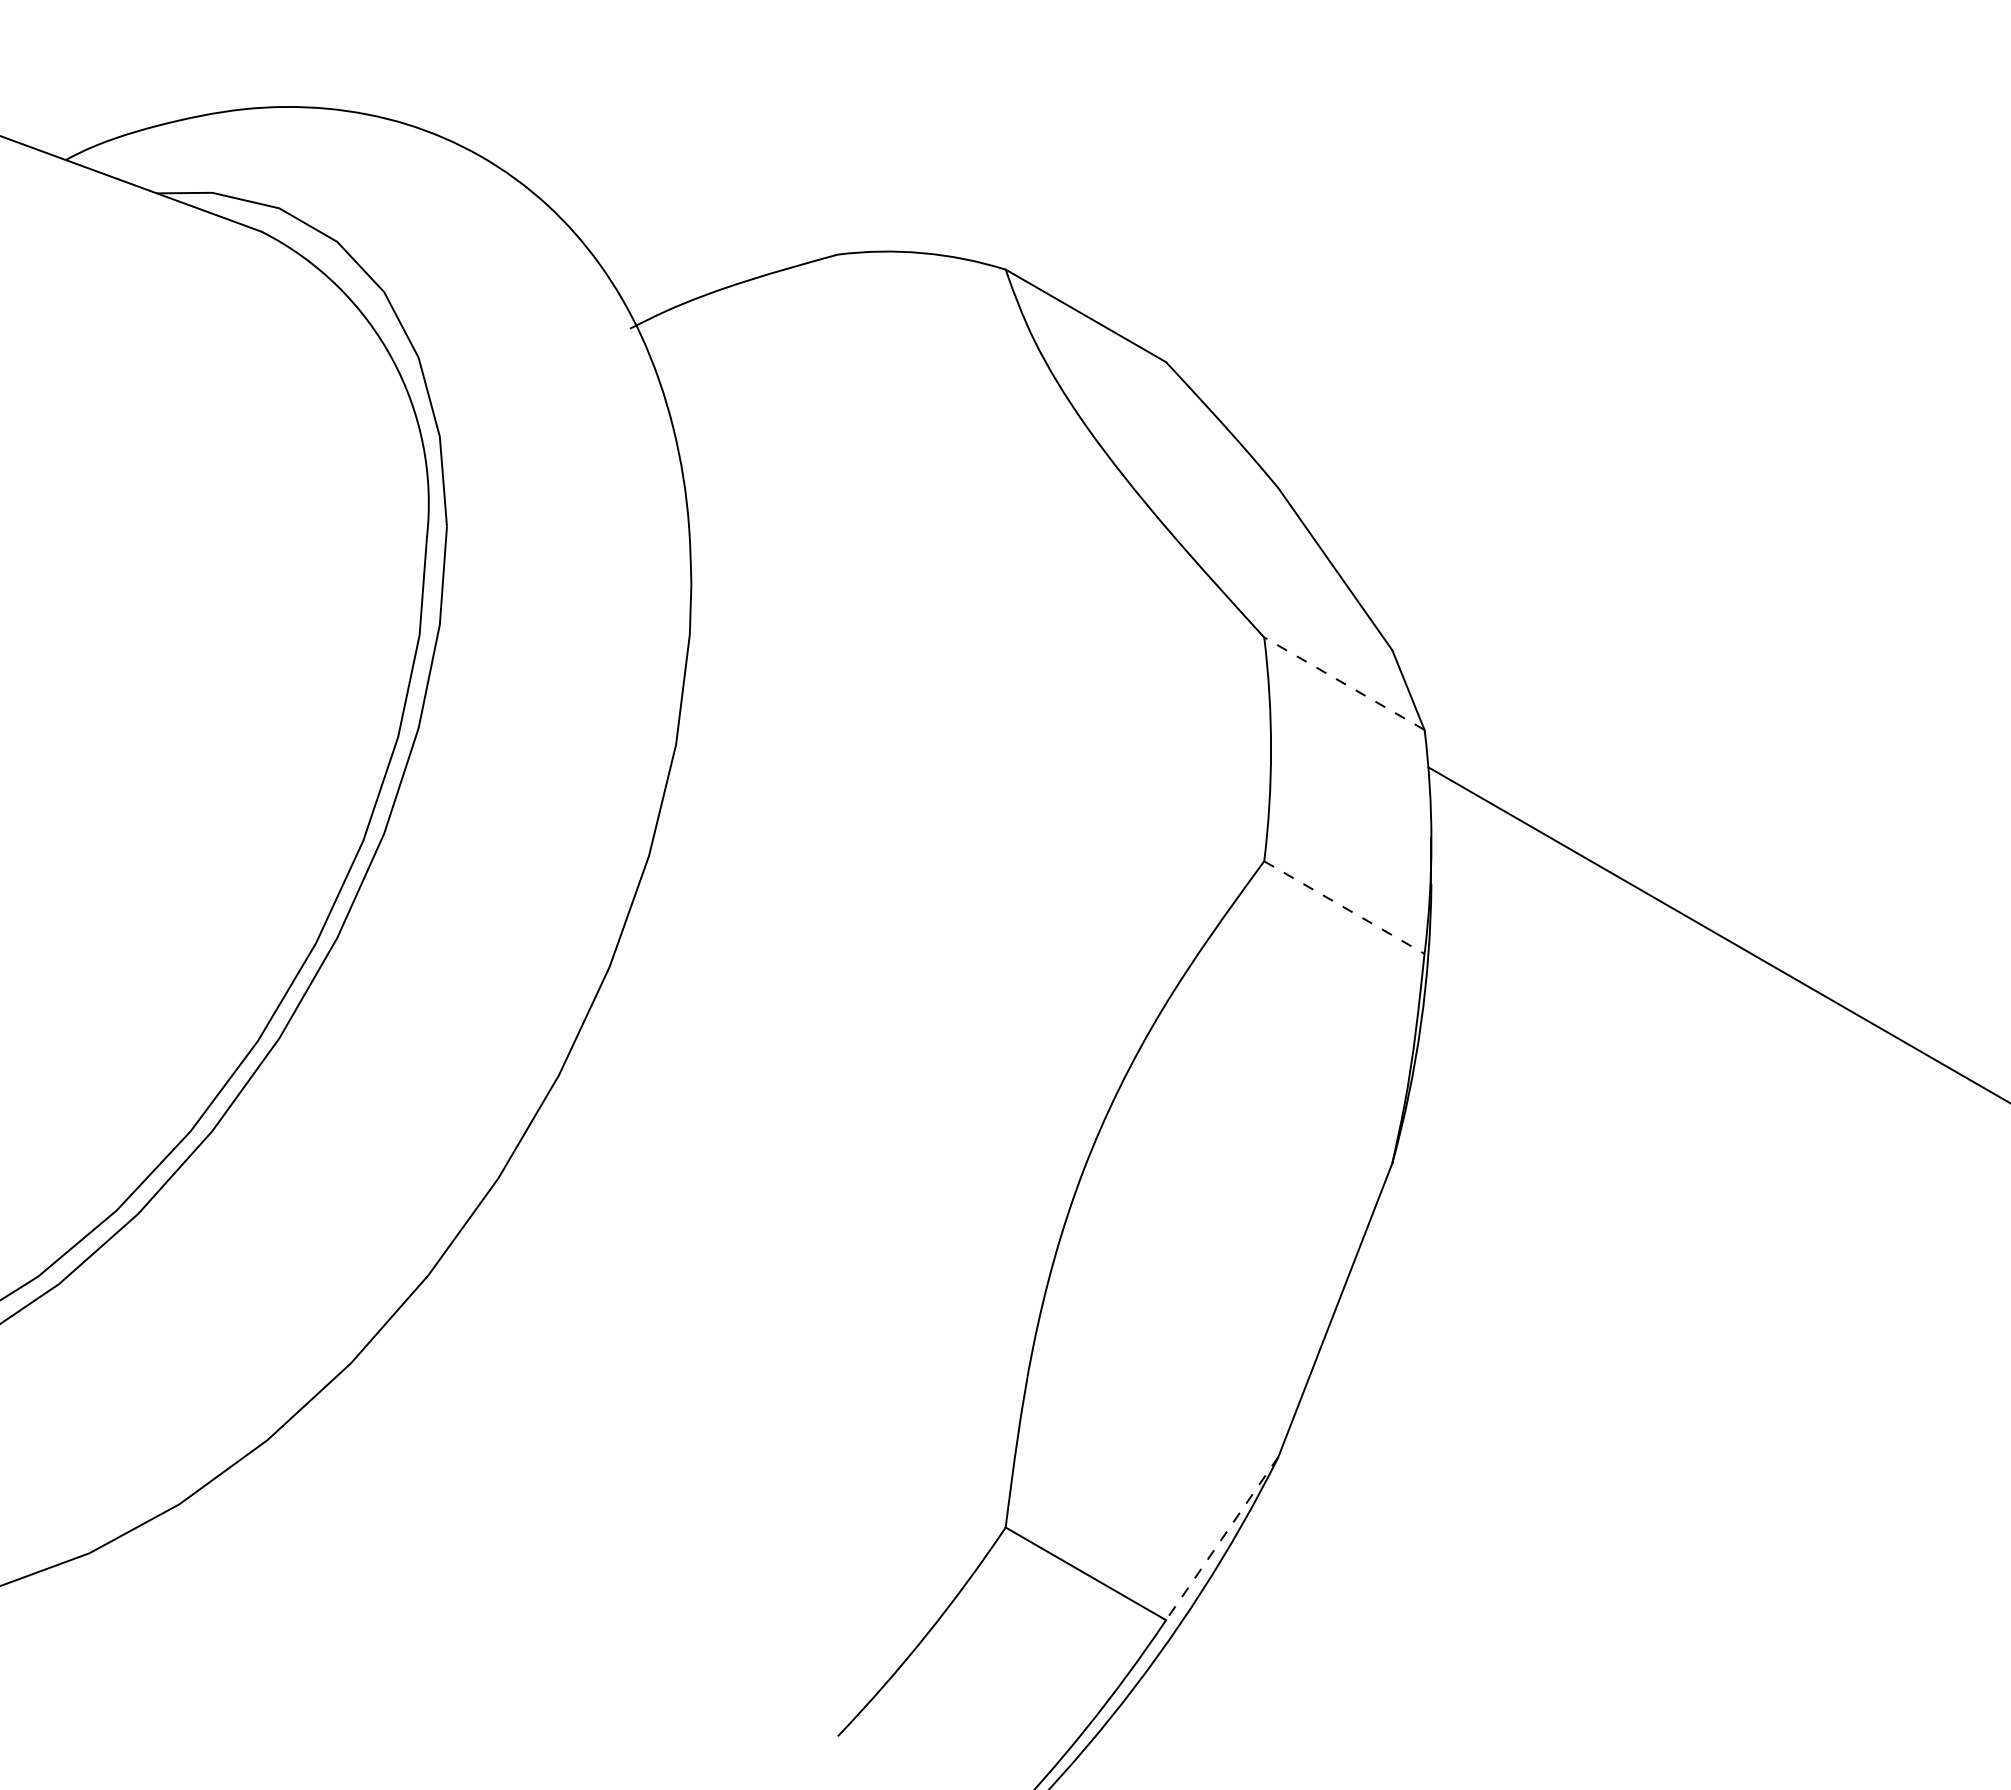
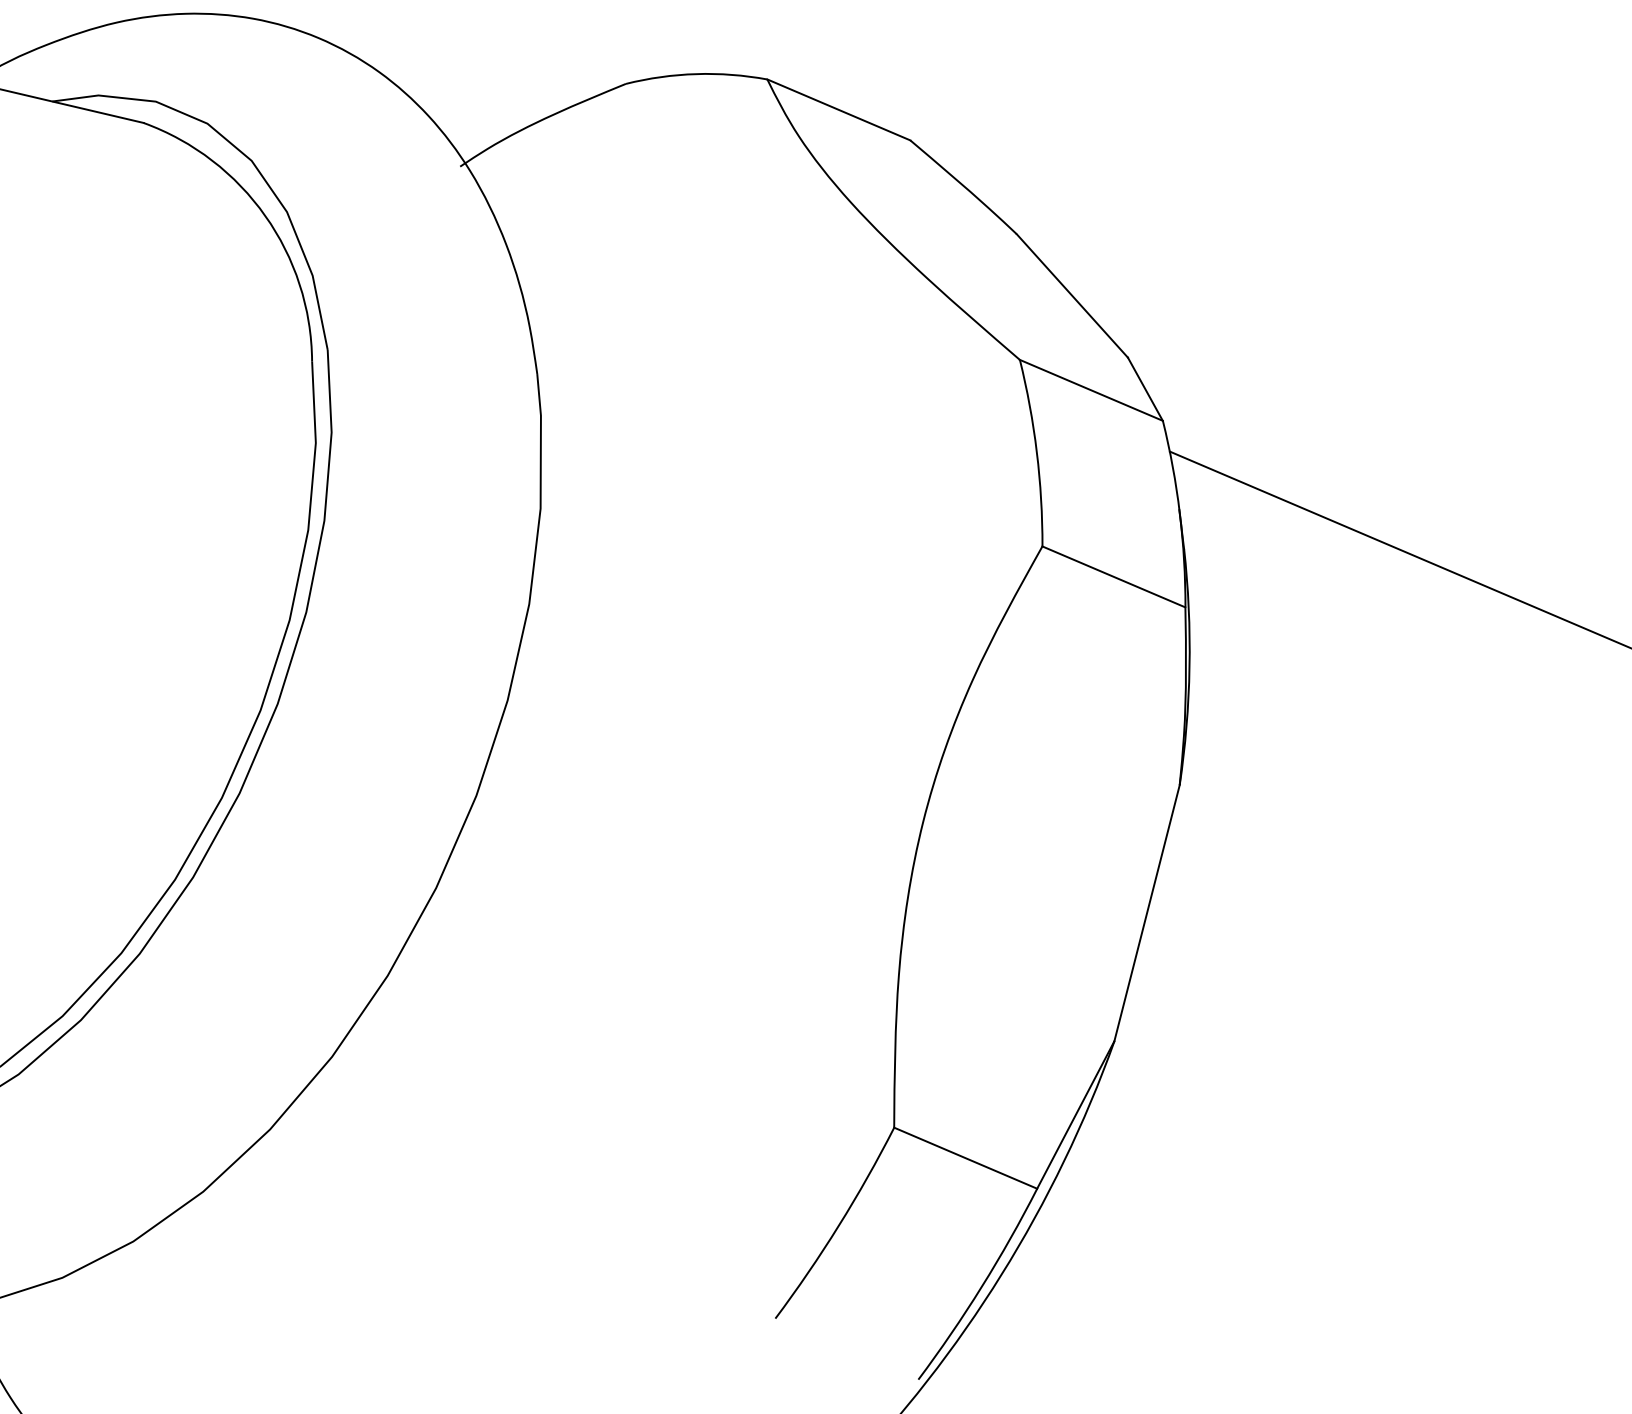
line: (1344, 683) -> (1091, 390), dashed -> solid
line: (1344, 907) -> (1114, 576), dashed -> solid
line: (1221, 1538) -> (1075, 1115), dashed -> solid

